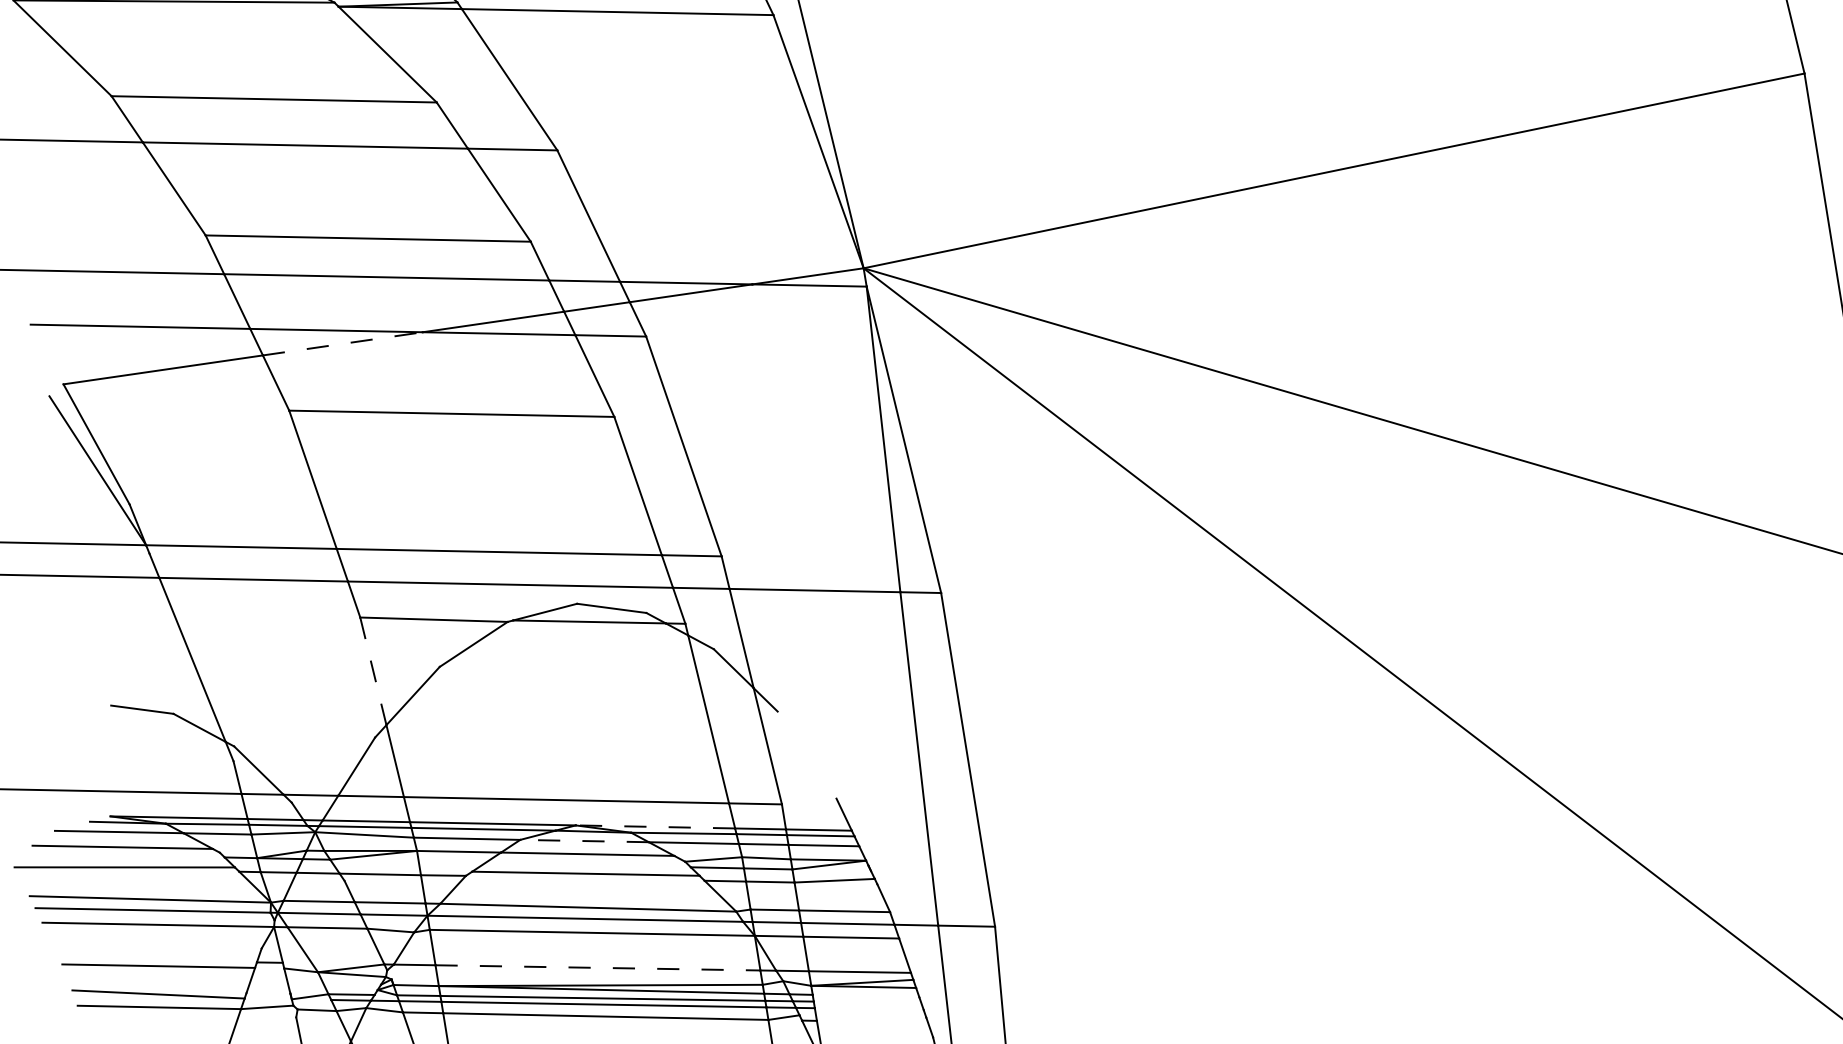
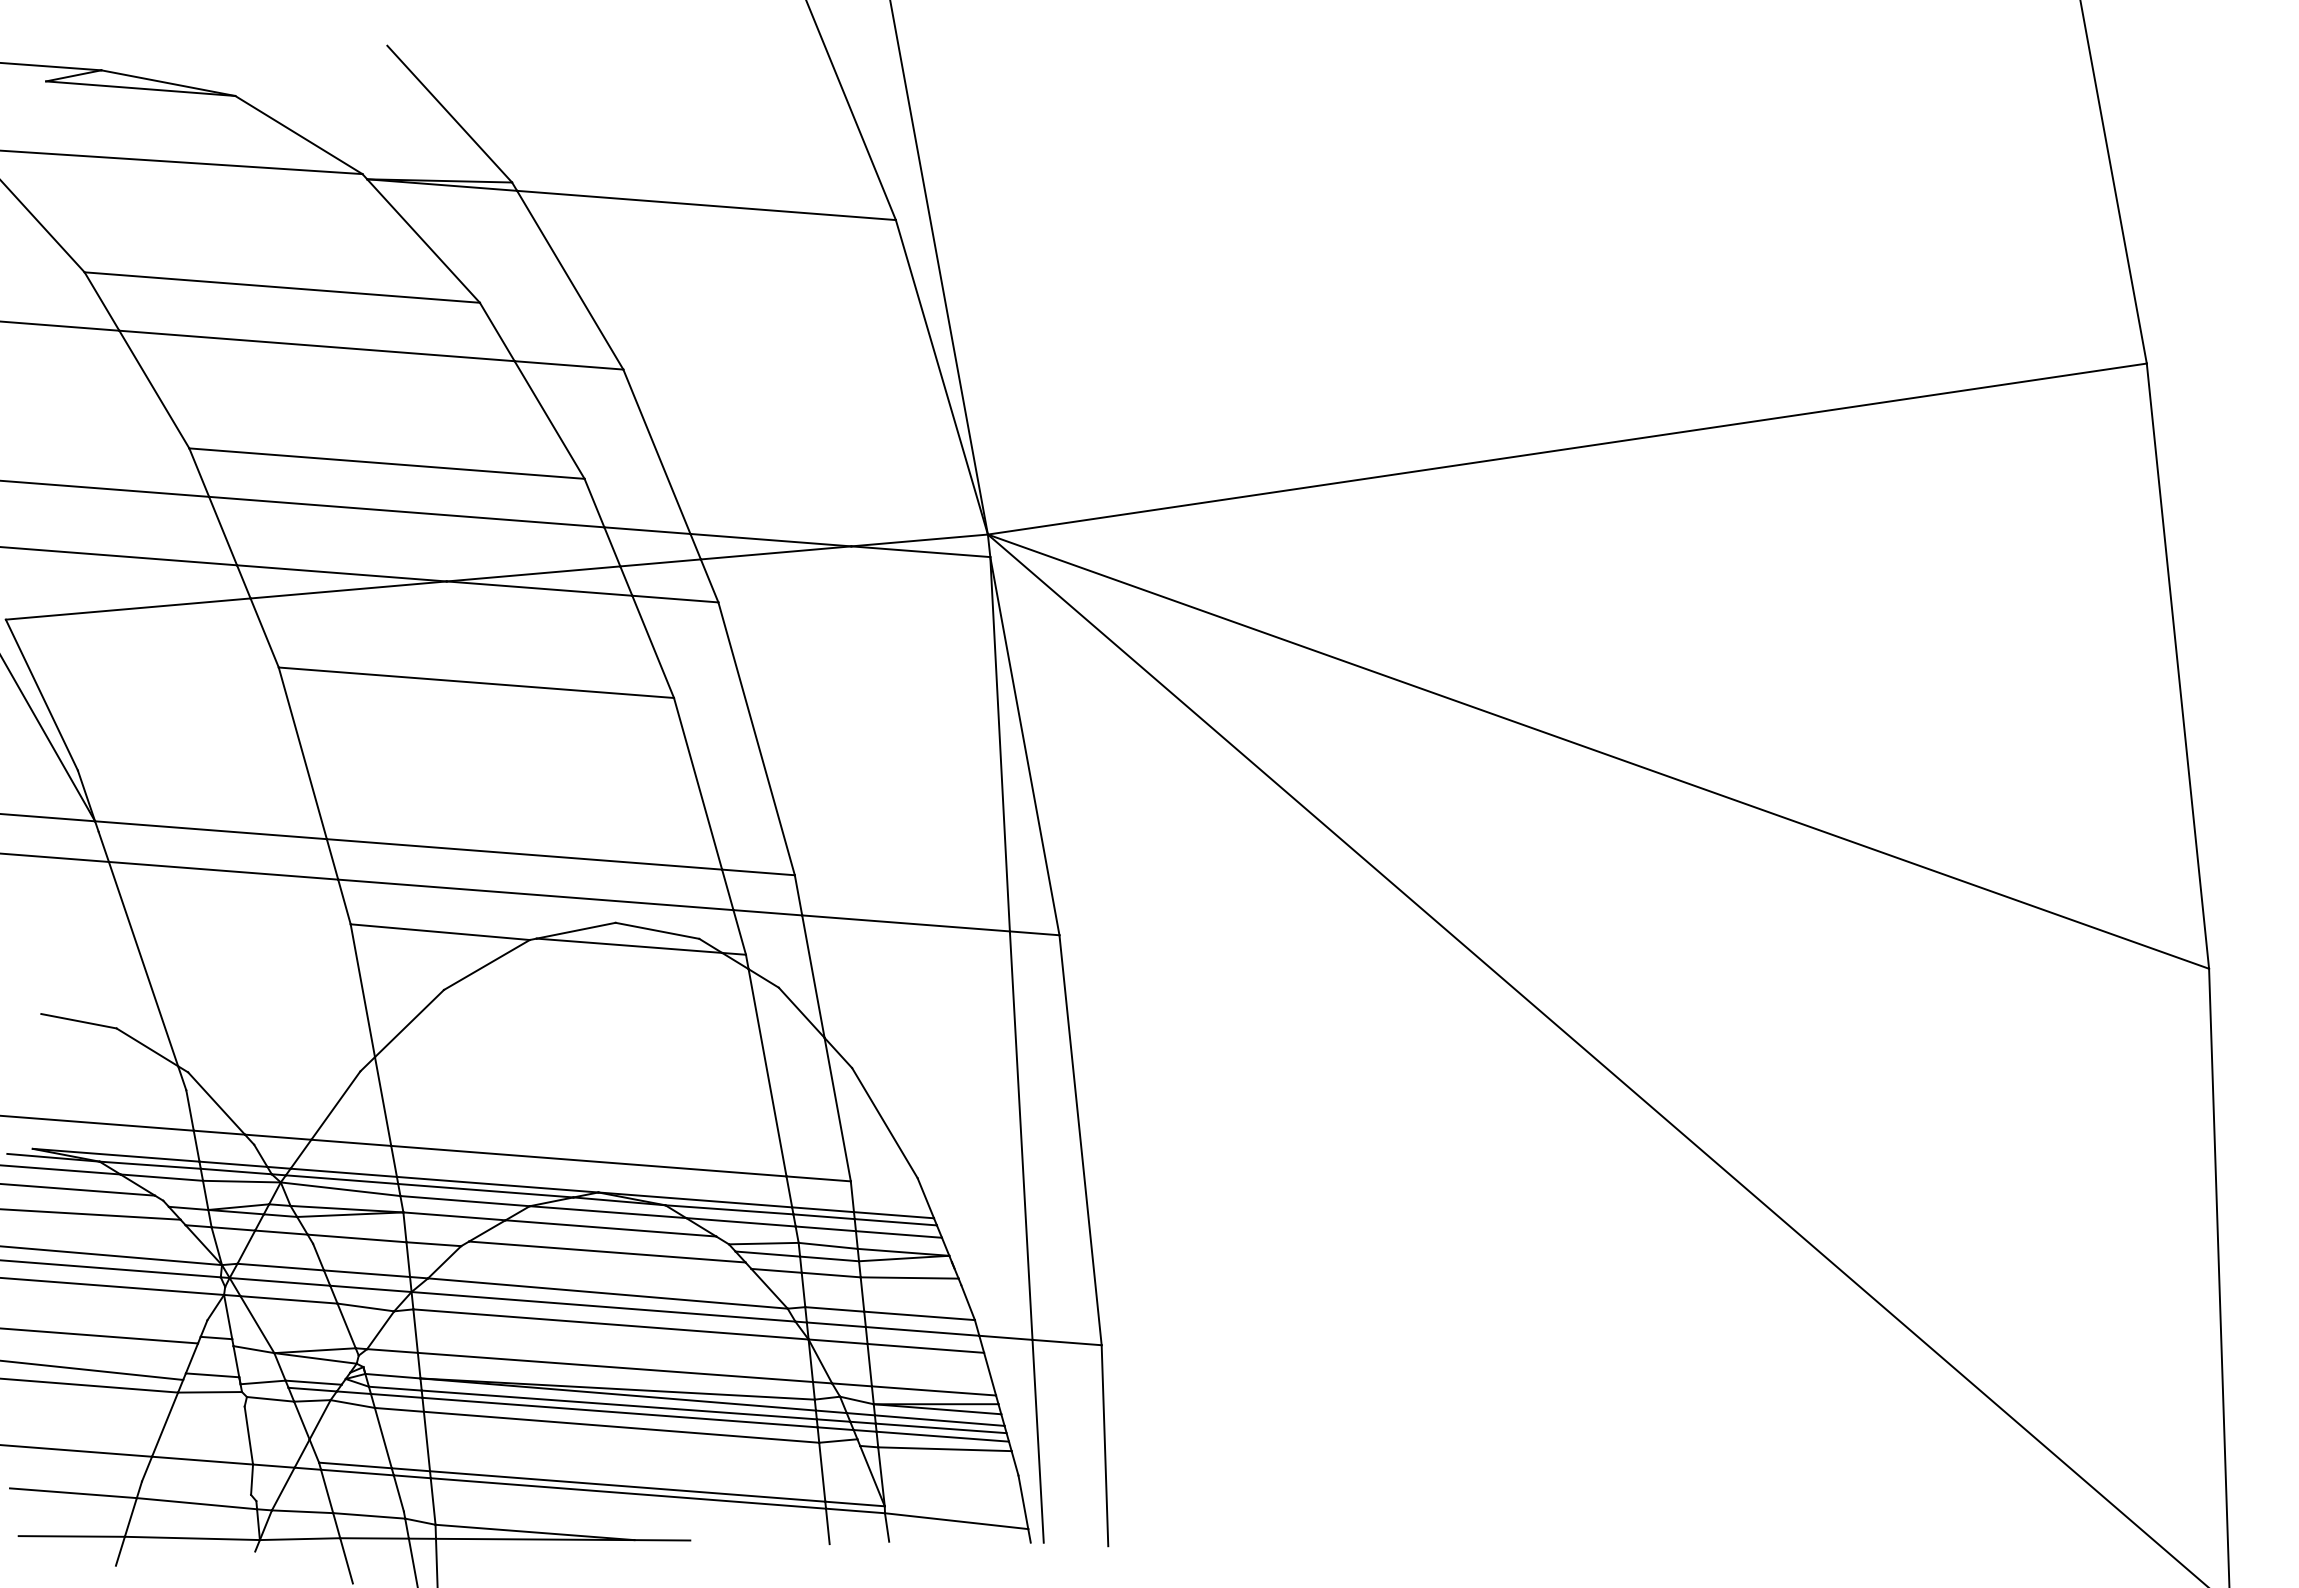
line: (343, 343) -> (349, 589), dashed -> solid
line: (373, 671) -> (362, 990), dashed -> solid
line: (806, 755) -> (884, 1123), added
line: (654, 826) -> (694, 1199), dashed -> solid
line: (584, 841) -> (607, 1212), dashed -> solid
line: (598, 967) -> (615, 1367), dashed -> solid
line: (268, 993) -> (212, 1375), added
line: (865, 996) -> (939, 1420), added
line: (867, 1002) -> (940, 1428), added
line: (869, 1008) -> (942, 1436), added
line: (871, 1019) -> (944, 1449), added

